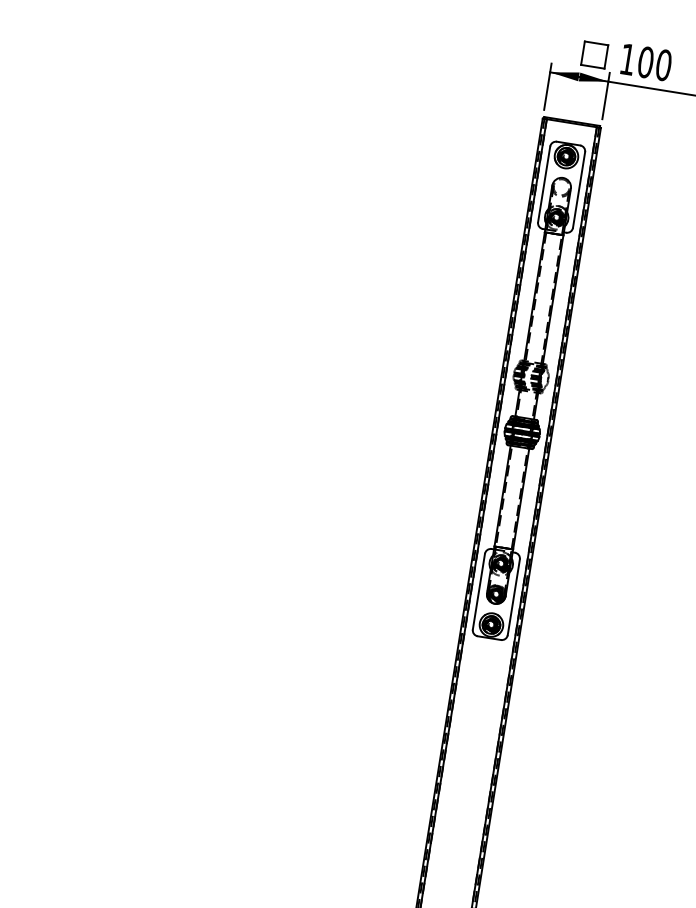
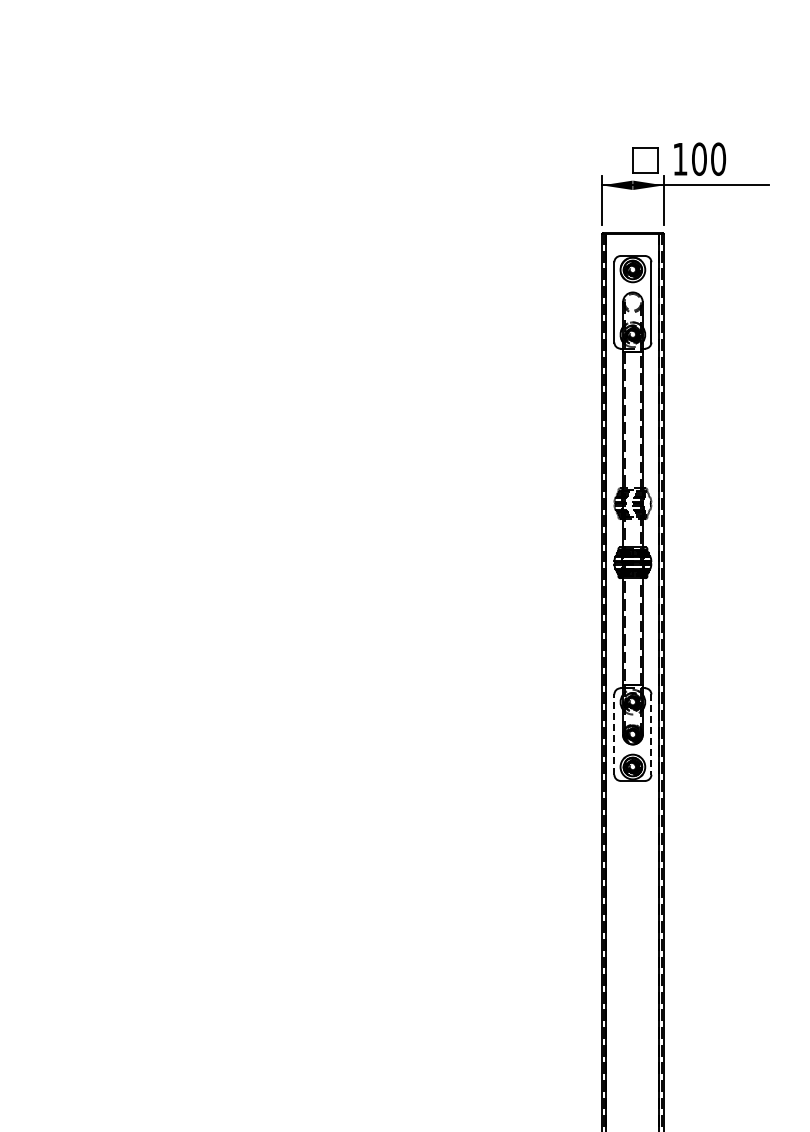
line: (479, 591) -> (614, 734), solid -> dashed
line: (513, 598) -> (651, 735), solid -> dashed

